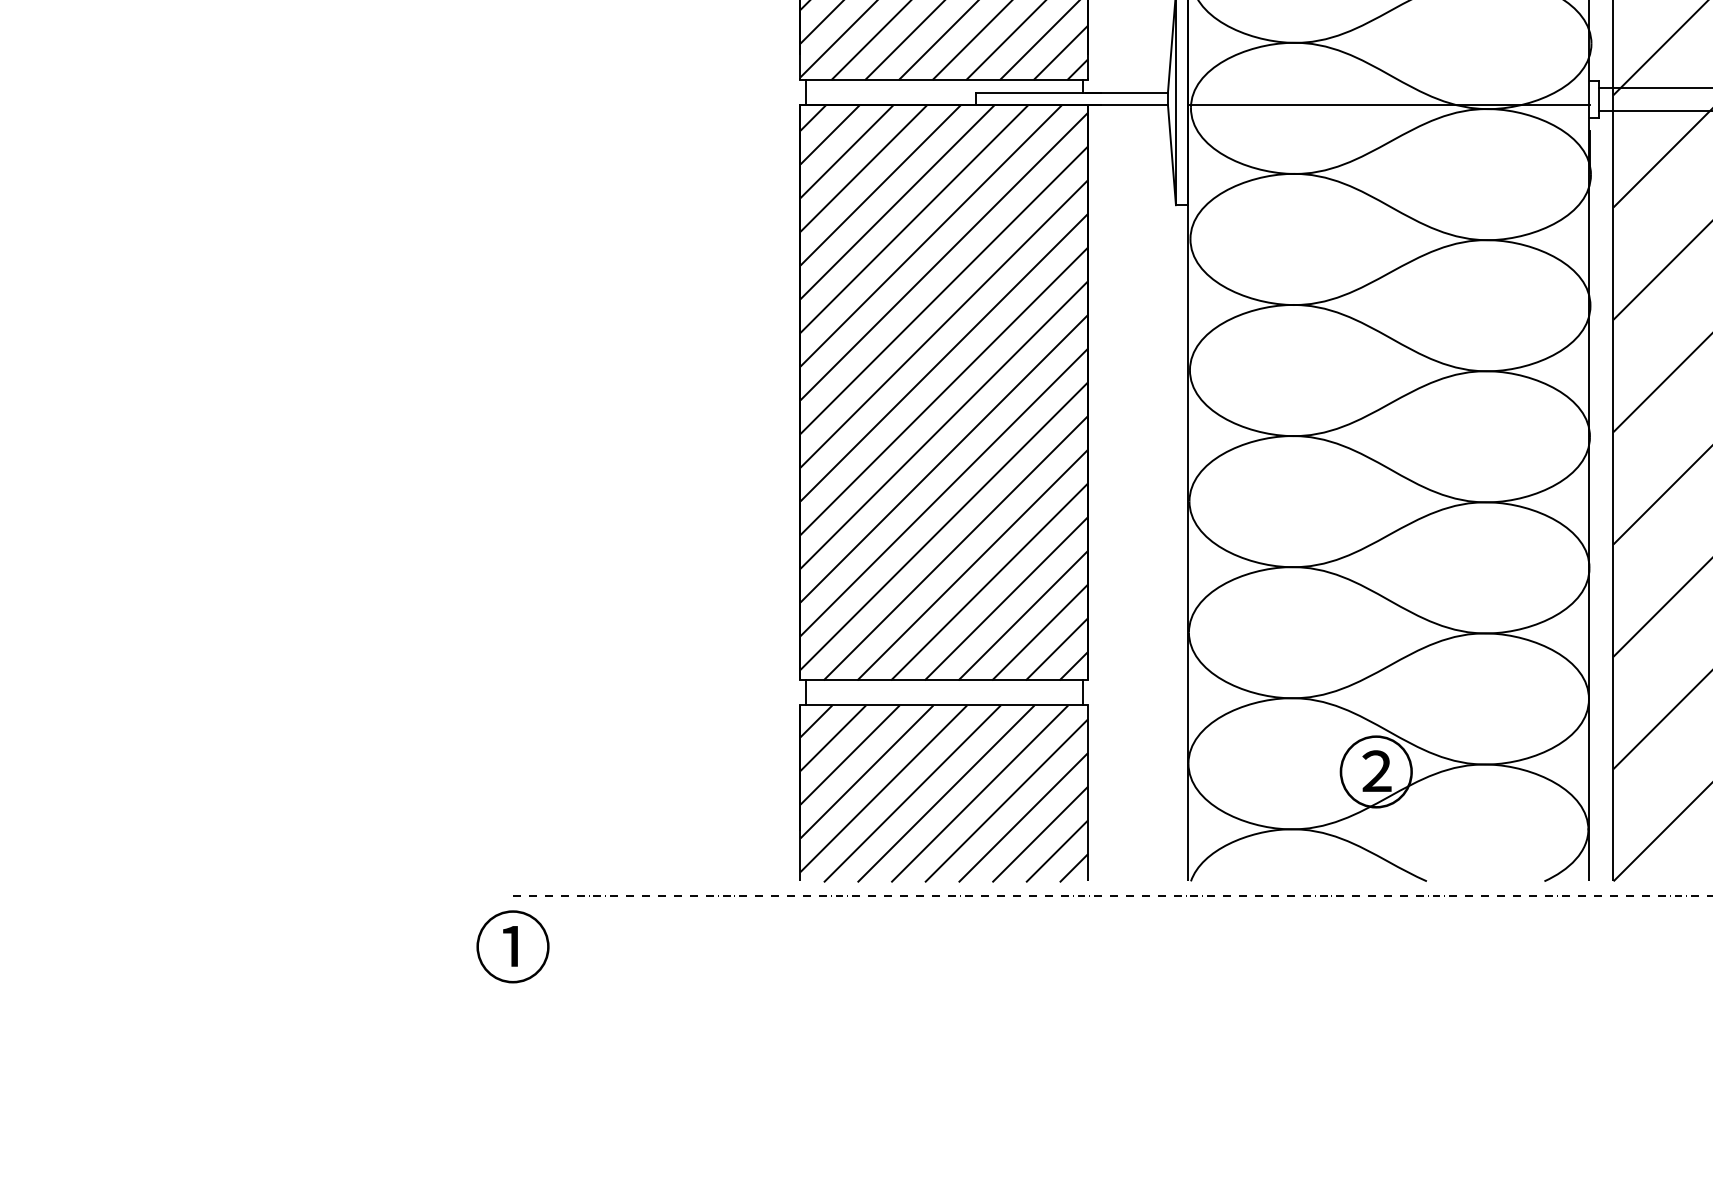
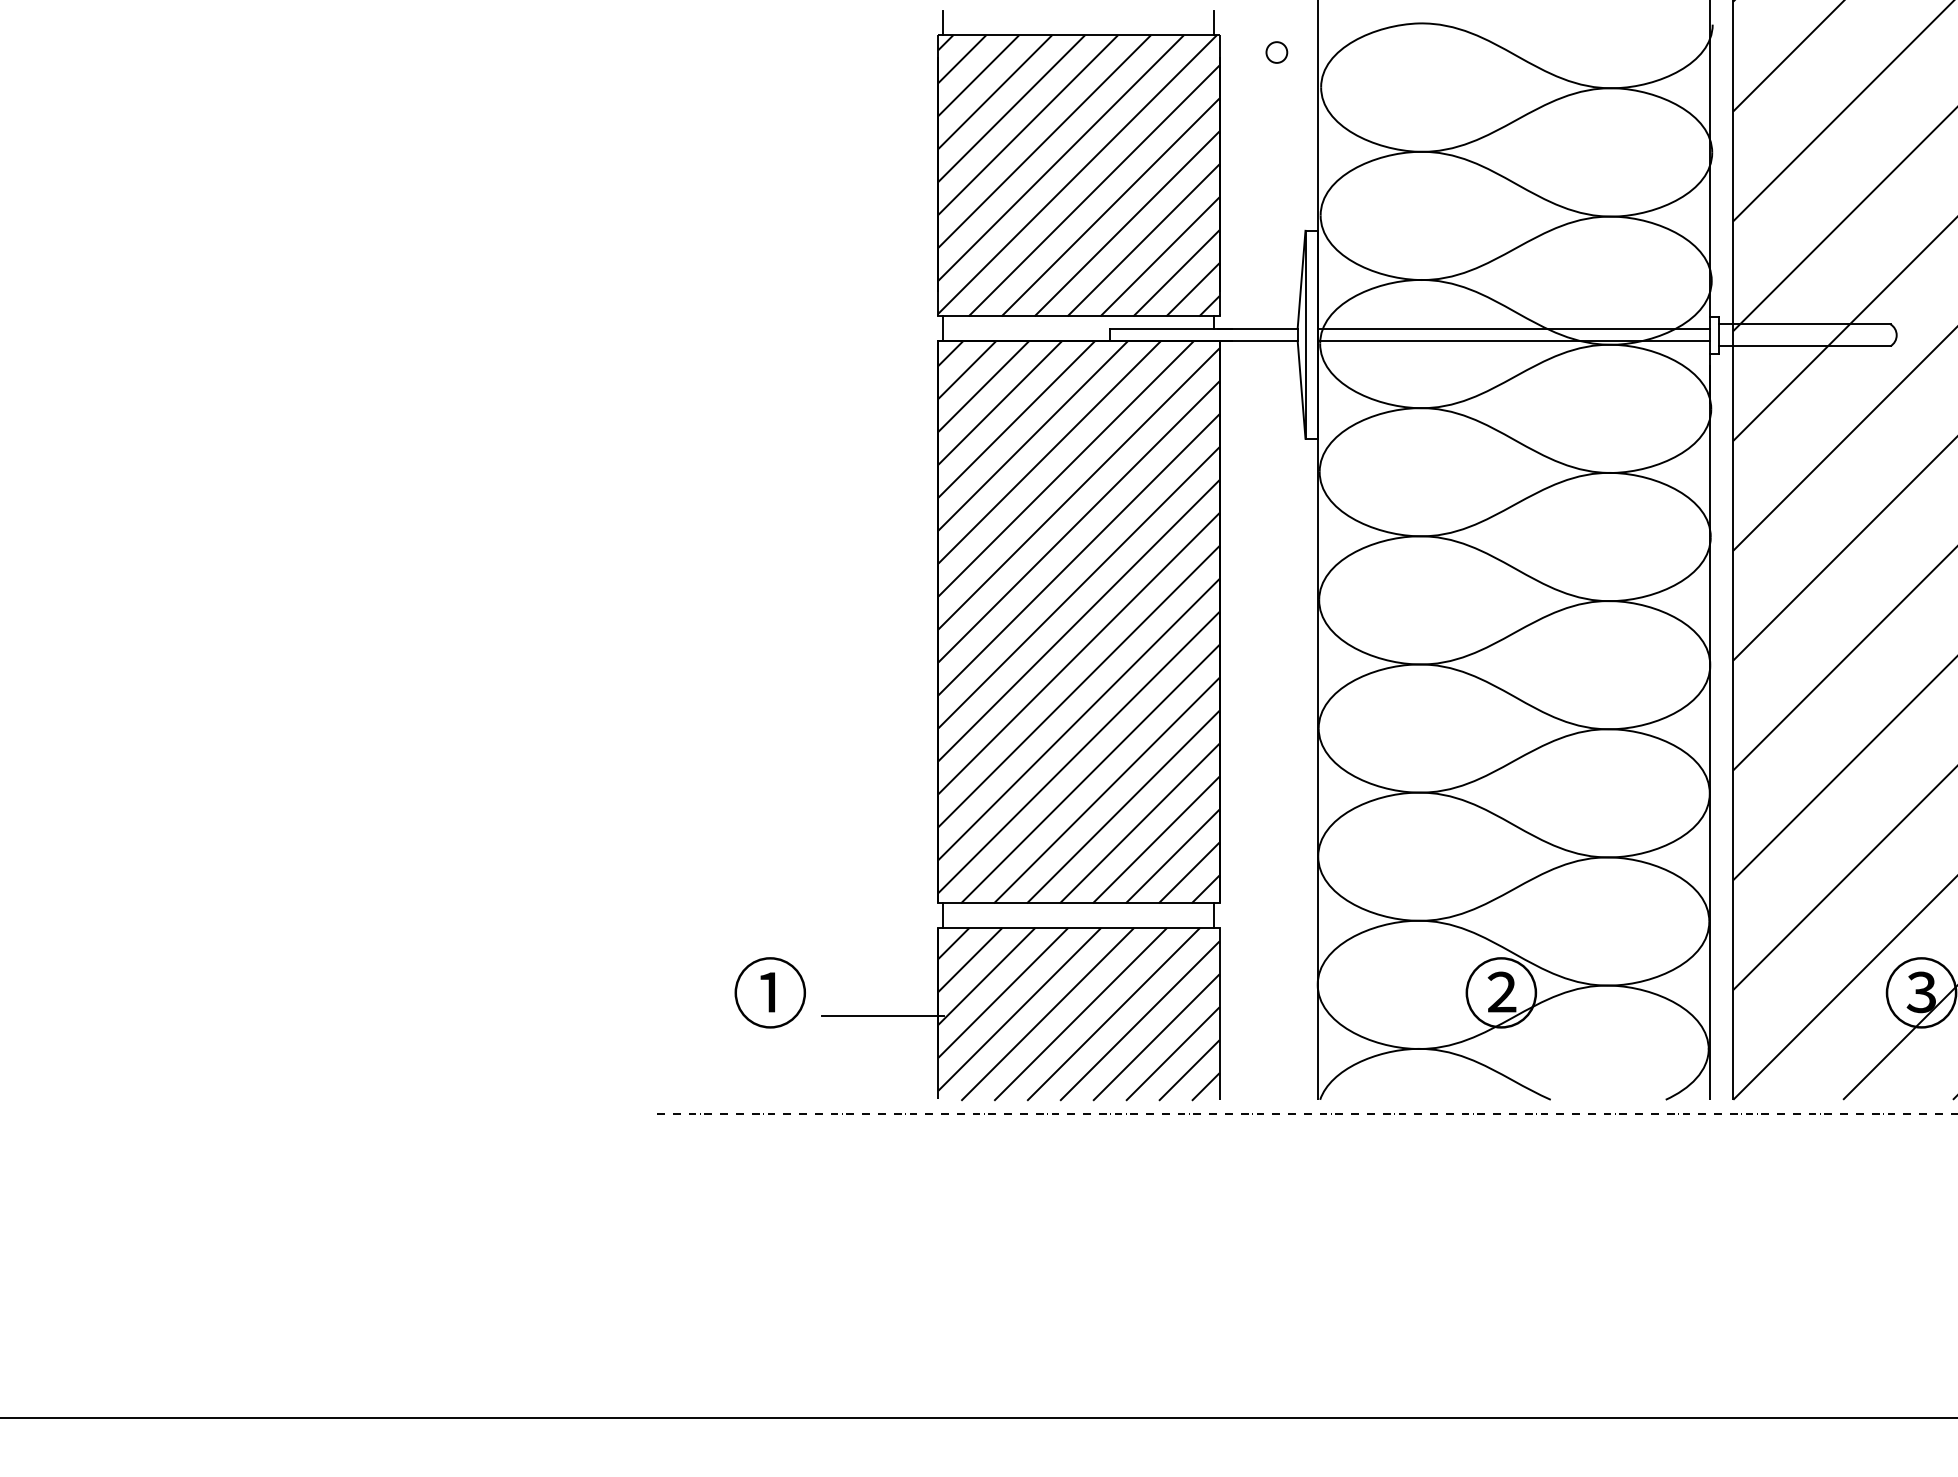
line: (1388, 92) -> (1513, 328), added
line: (743, 795) -> (882, 1015), added
text: (512, 946) -> (769, 992), moved

